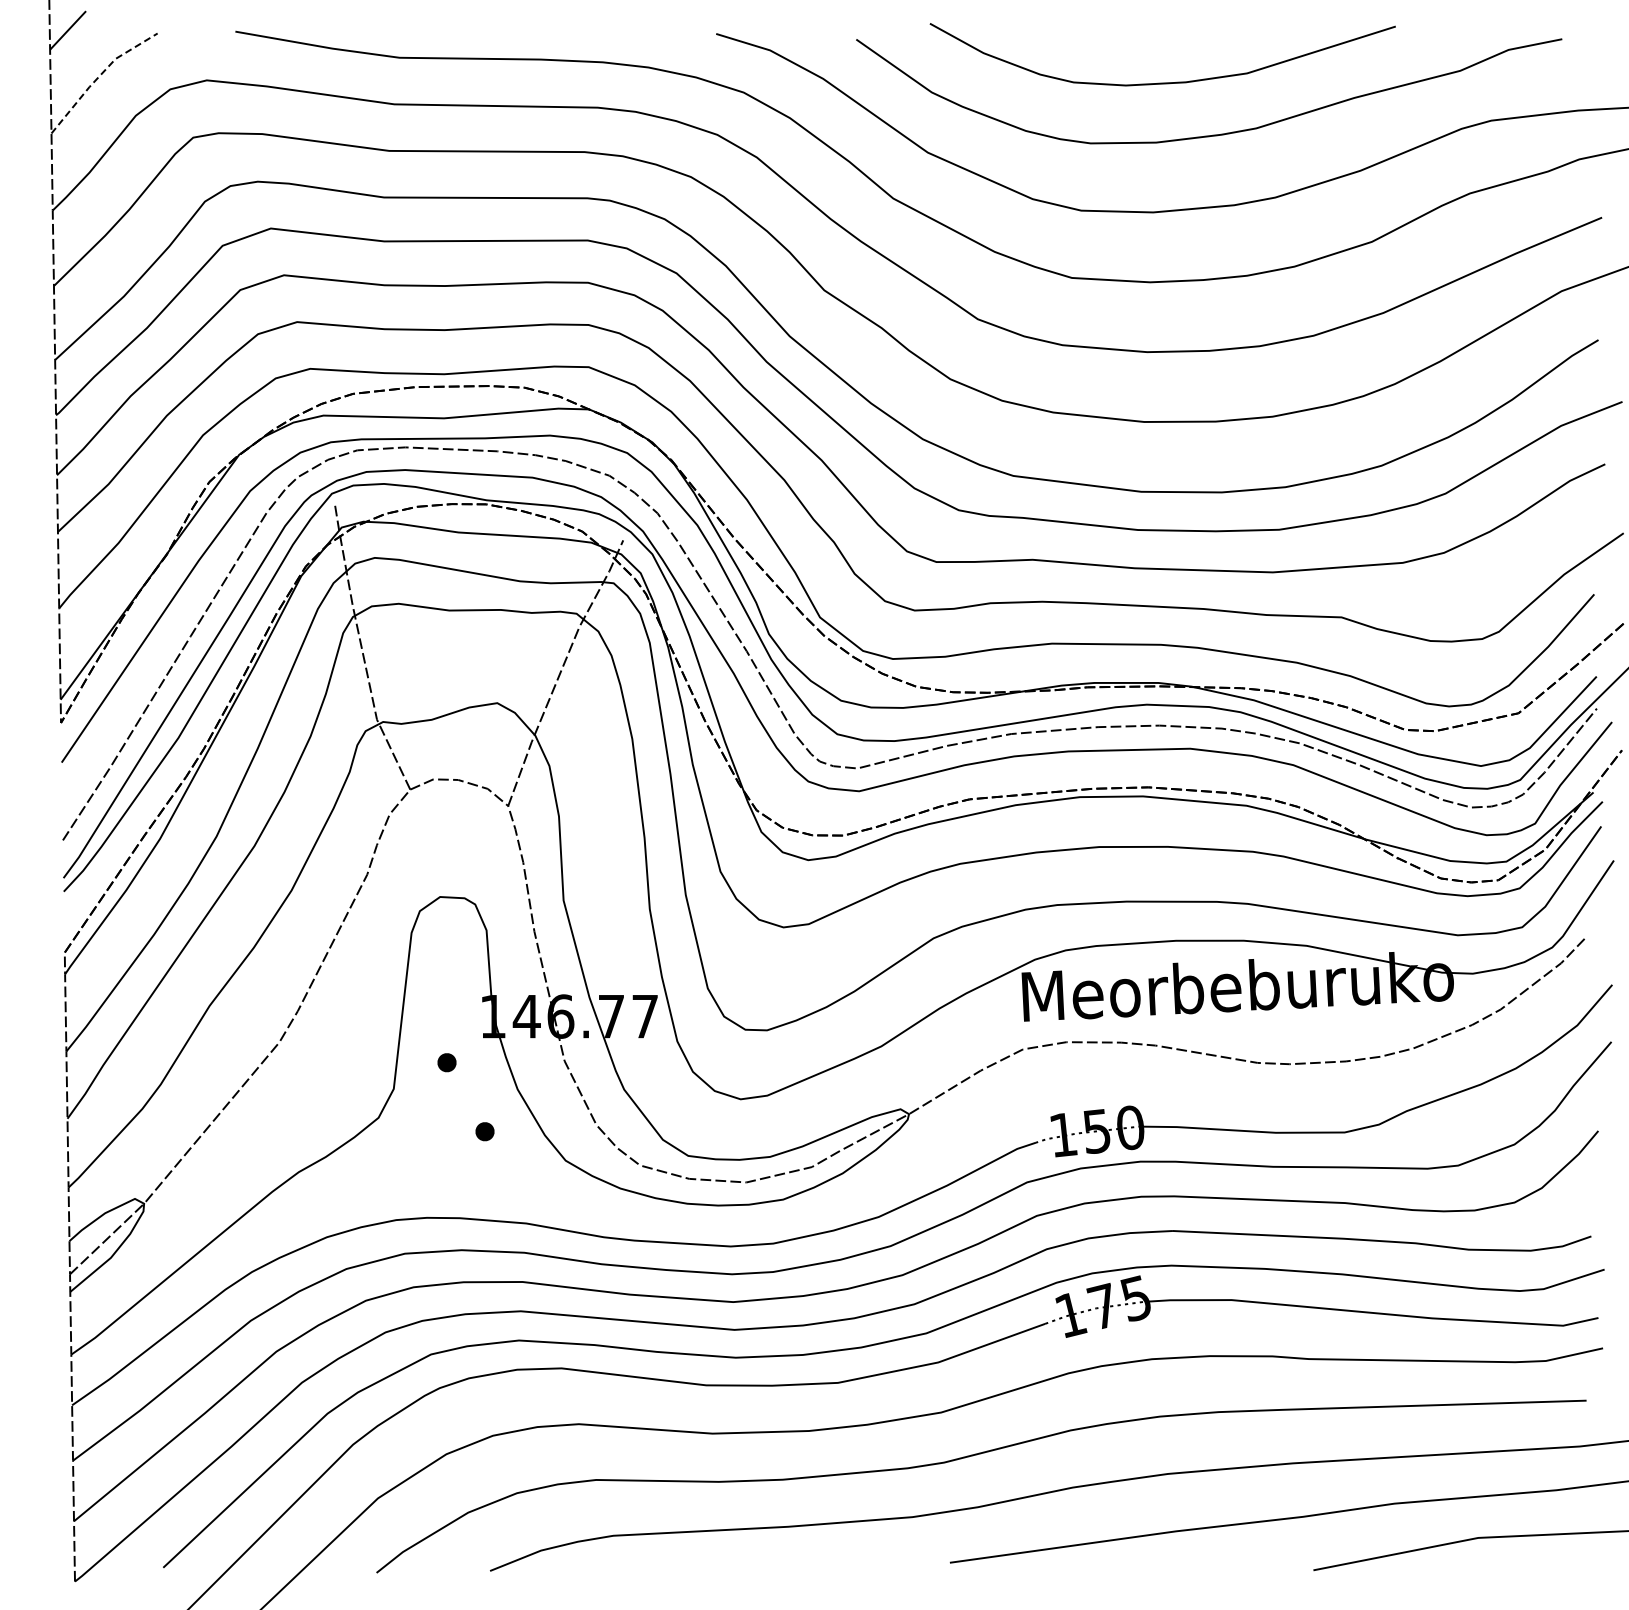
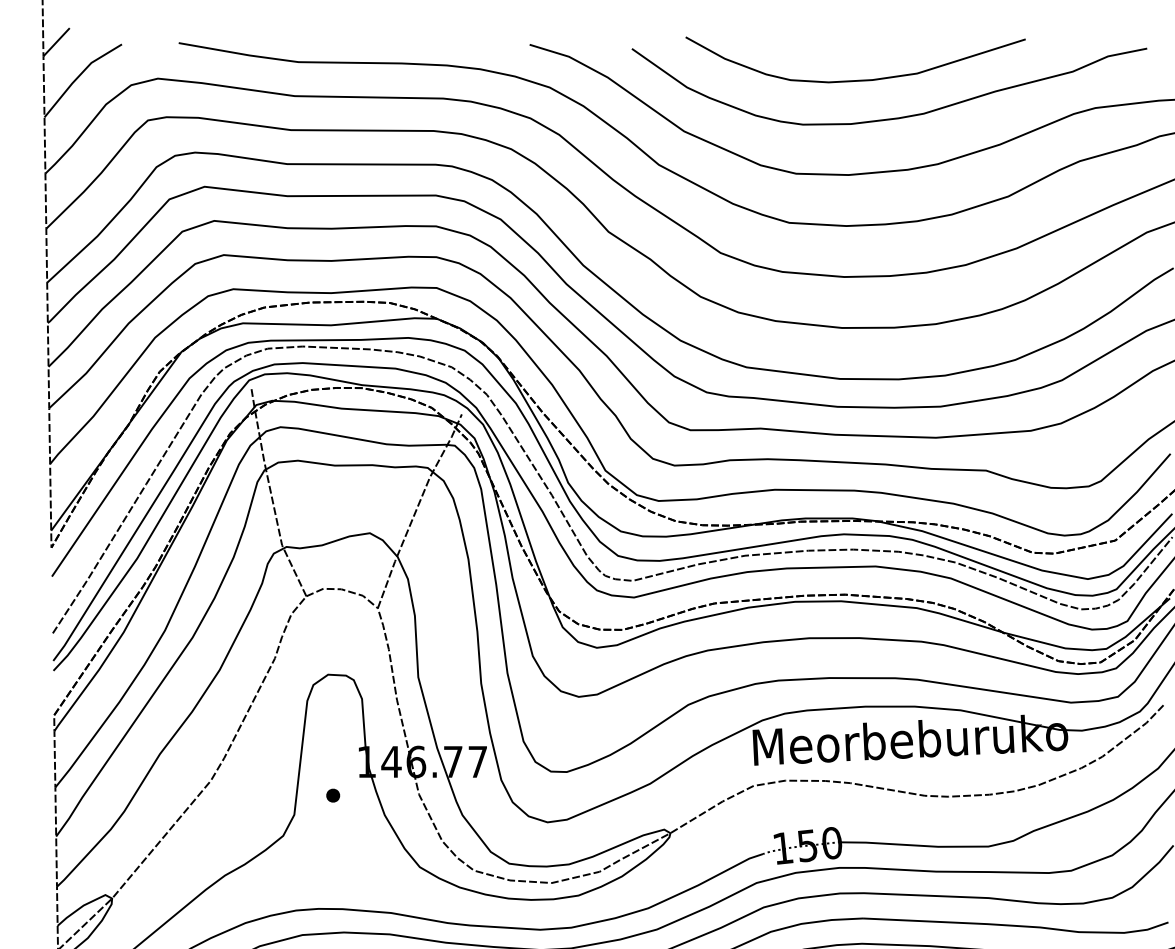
line: (98, 76) -> (78, 75), dashed -> solid
part: (484, 1131) -> (360, 845), removed

